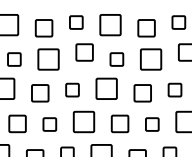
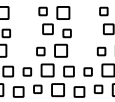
part: (44, 61) -> (24, 34), removed
part: (147, 61) -> (85, 34), removed

